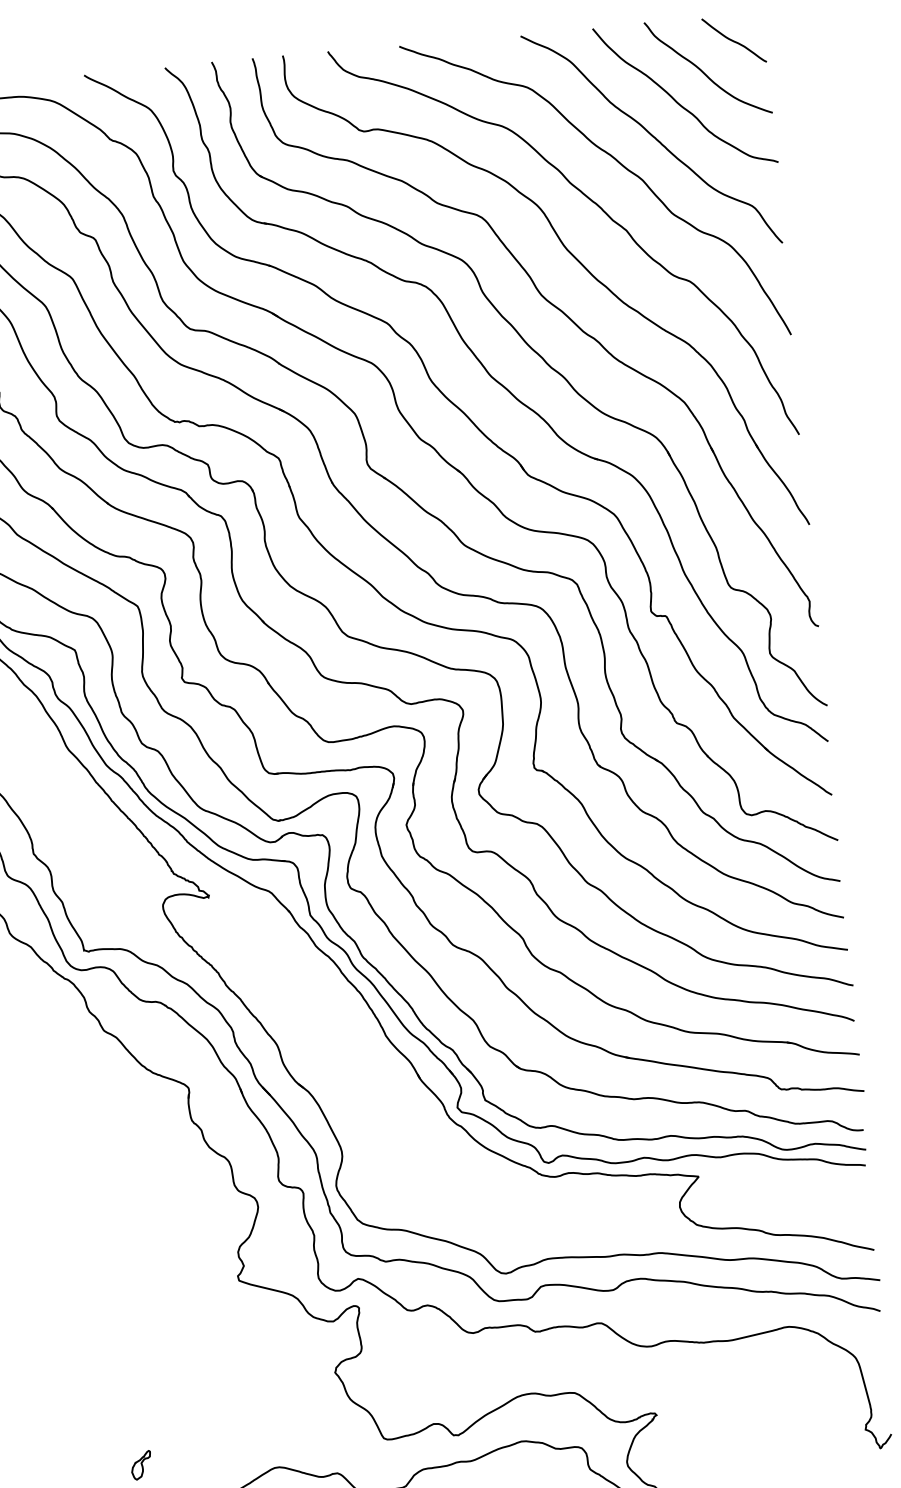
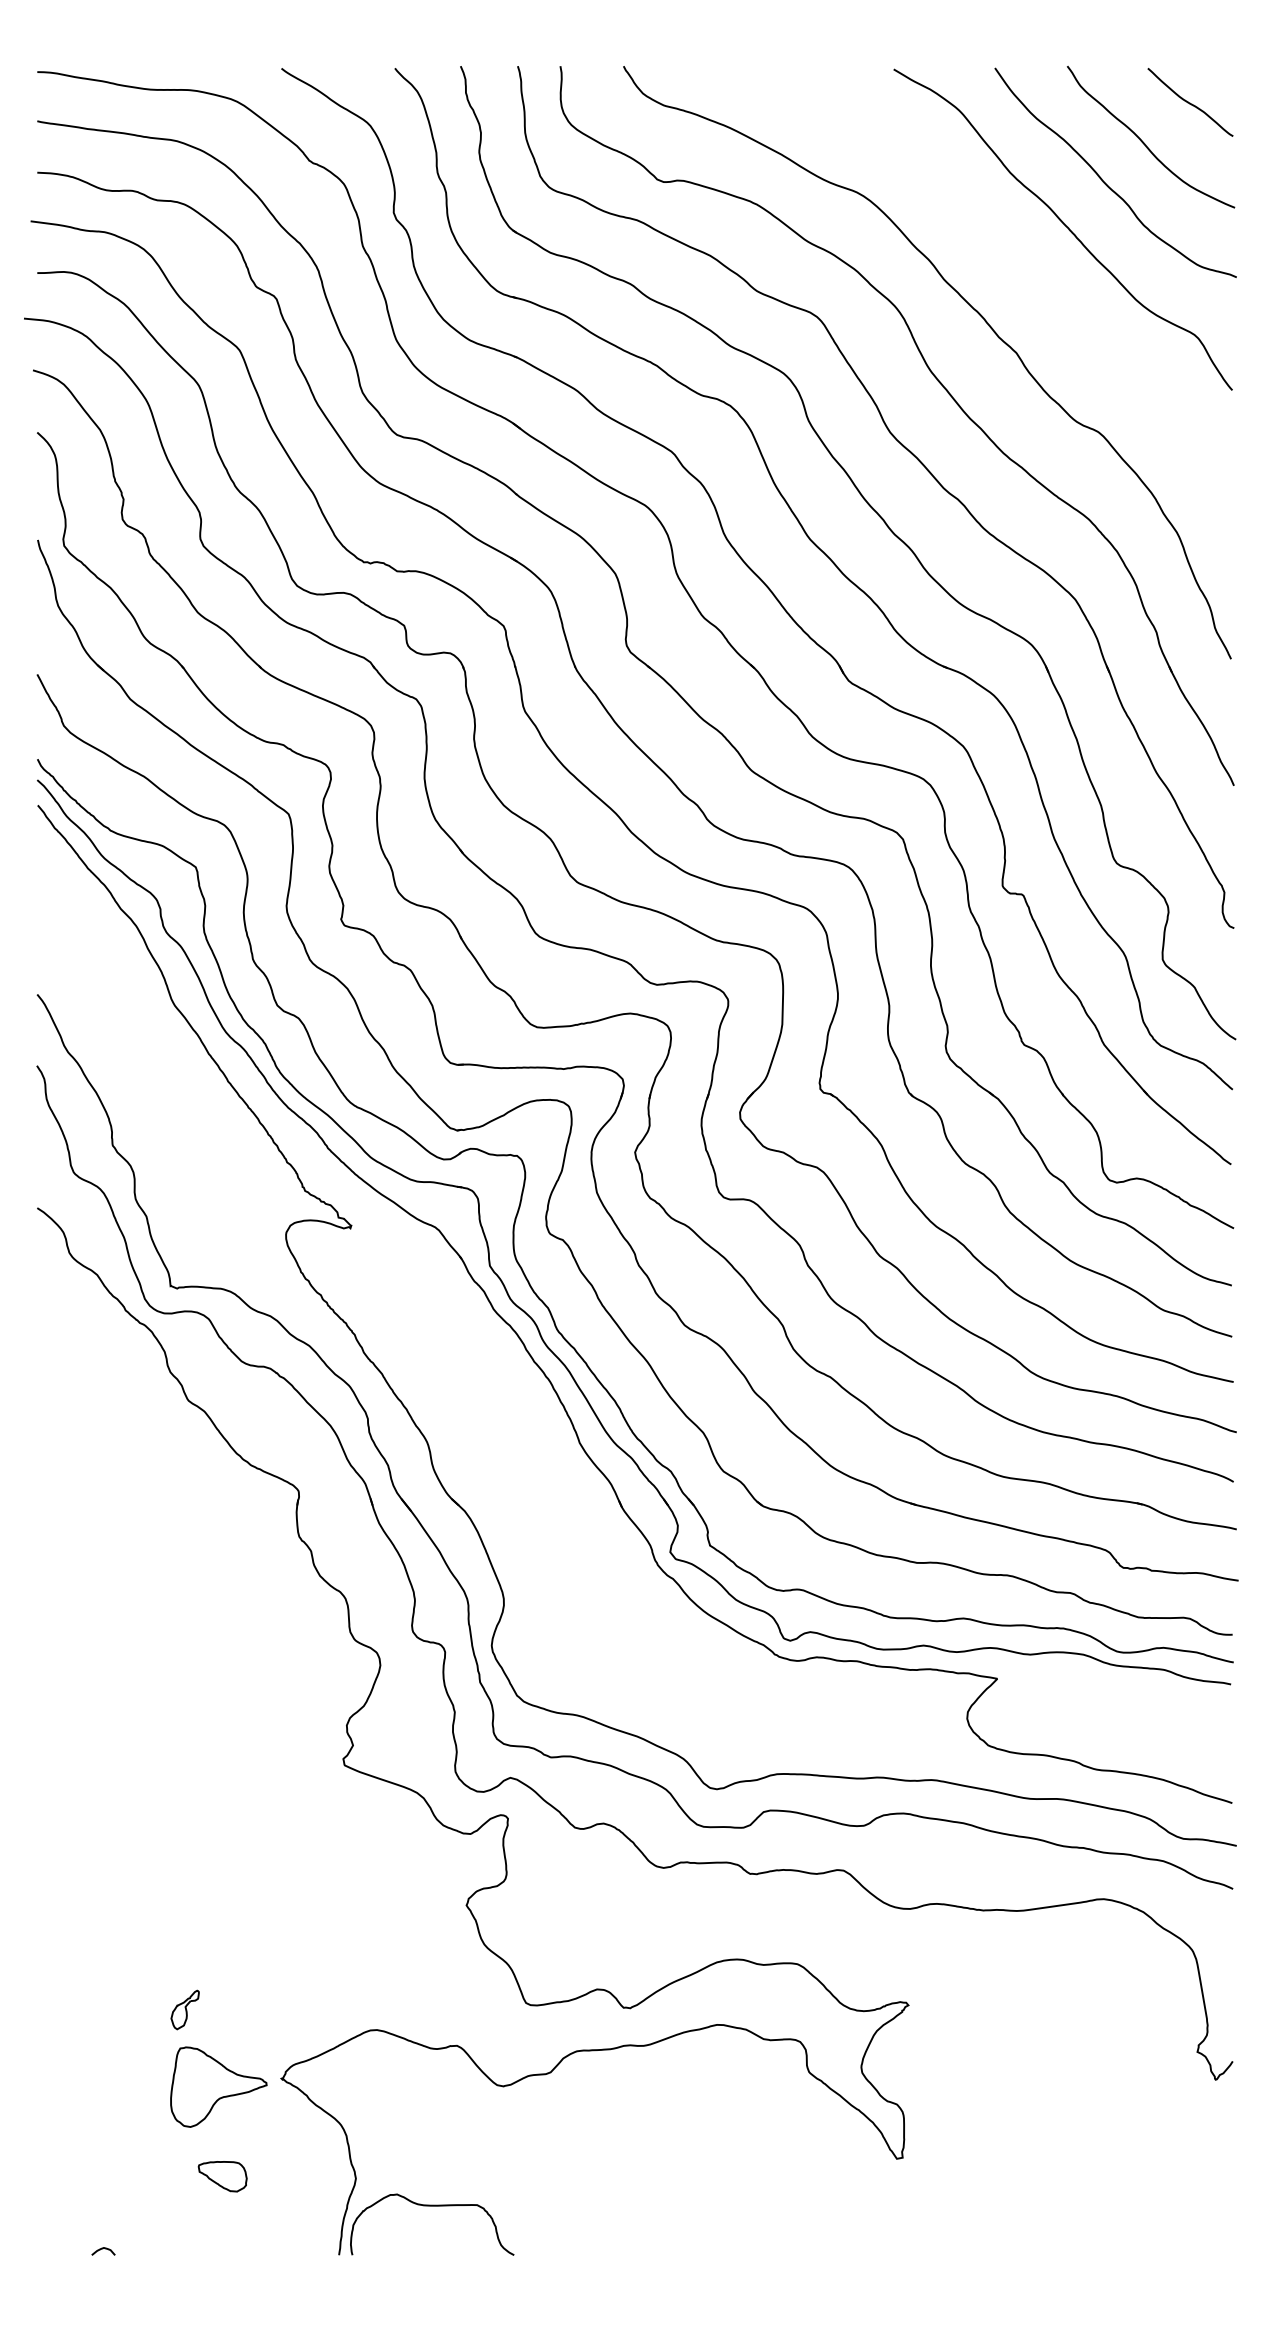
curve: (618, 162) -> (1013, 257), removed

